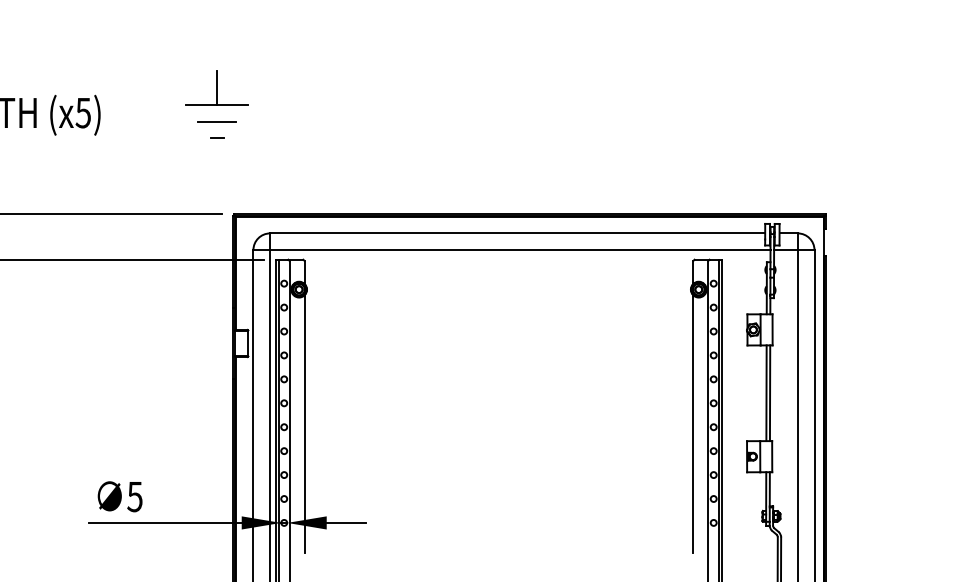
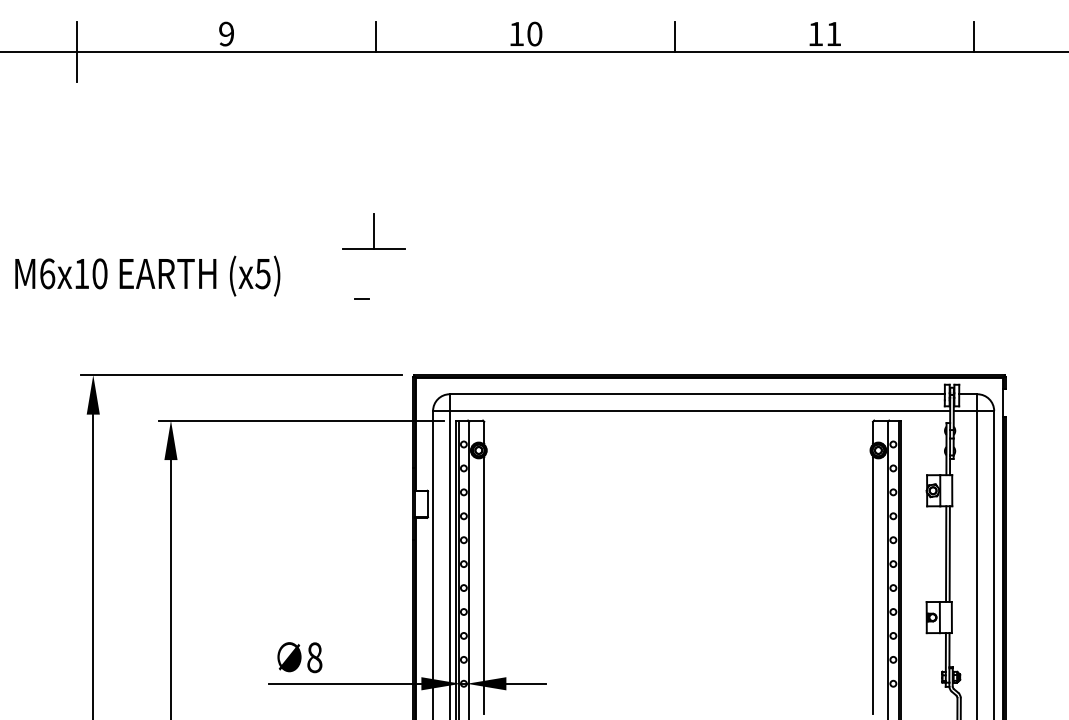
part: (216, 87) -> (373, 231), moved
line: (216, 121) -> (396, 282), removed
line: (216, 137) -> (361, 298), moved
text: (134, 496) -> (314, 657), 5 -> 8

